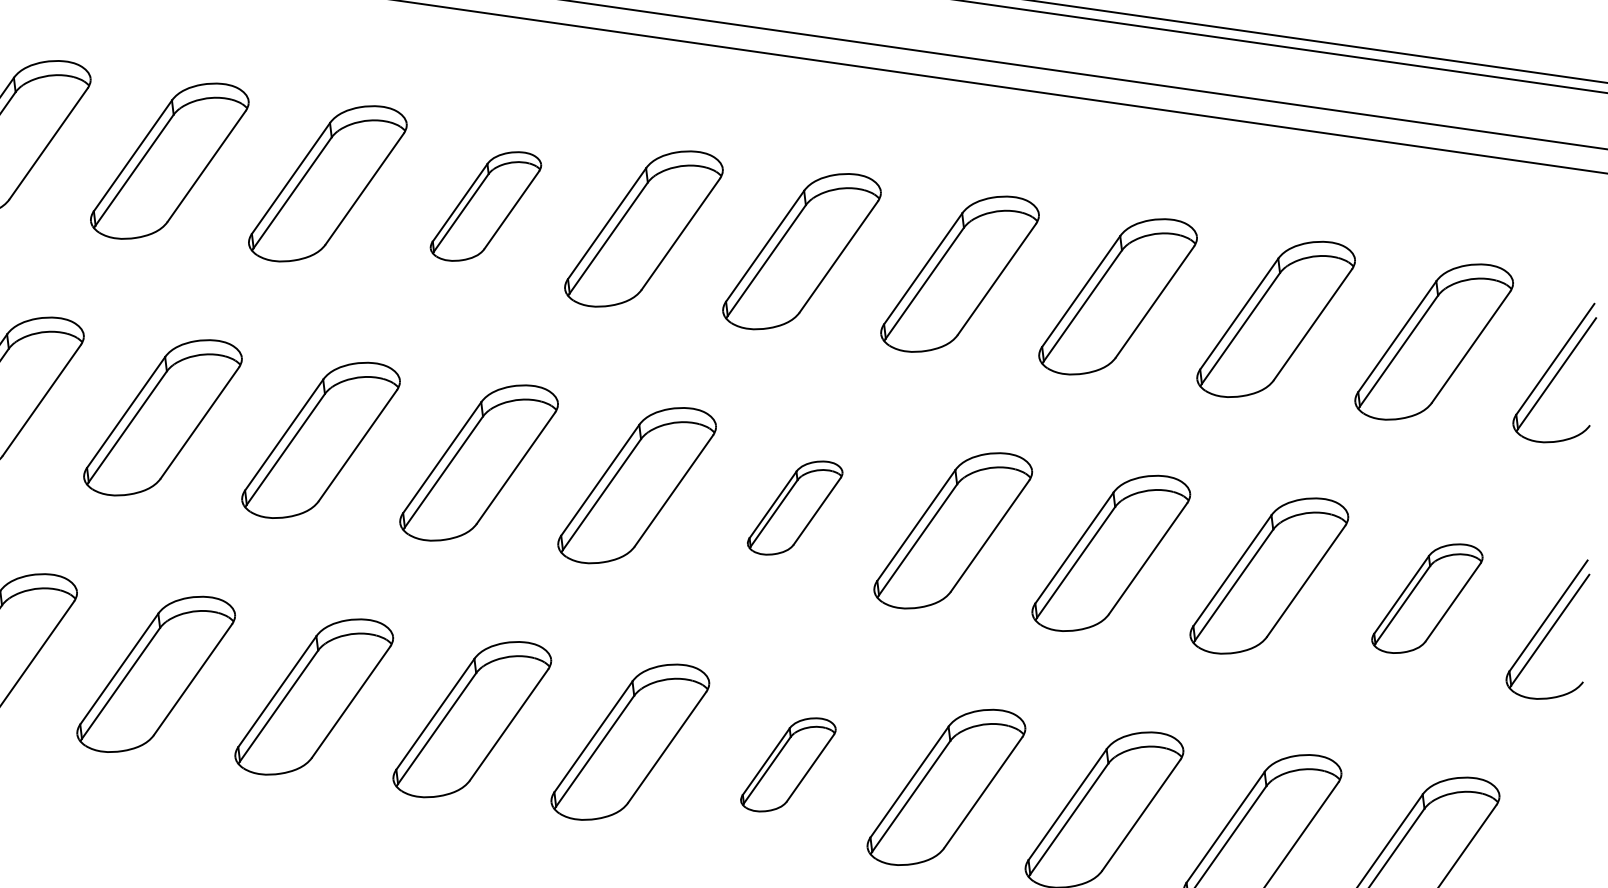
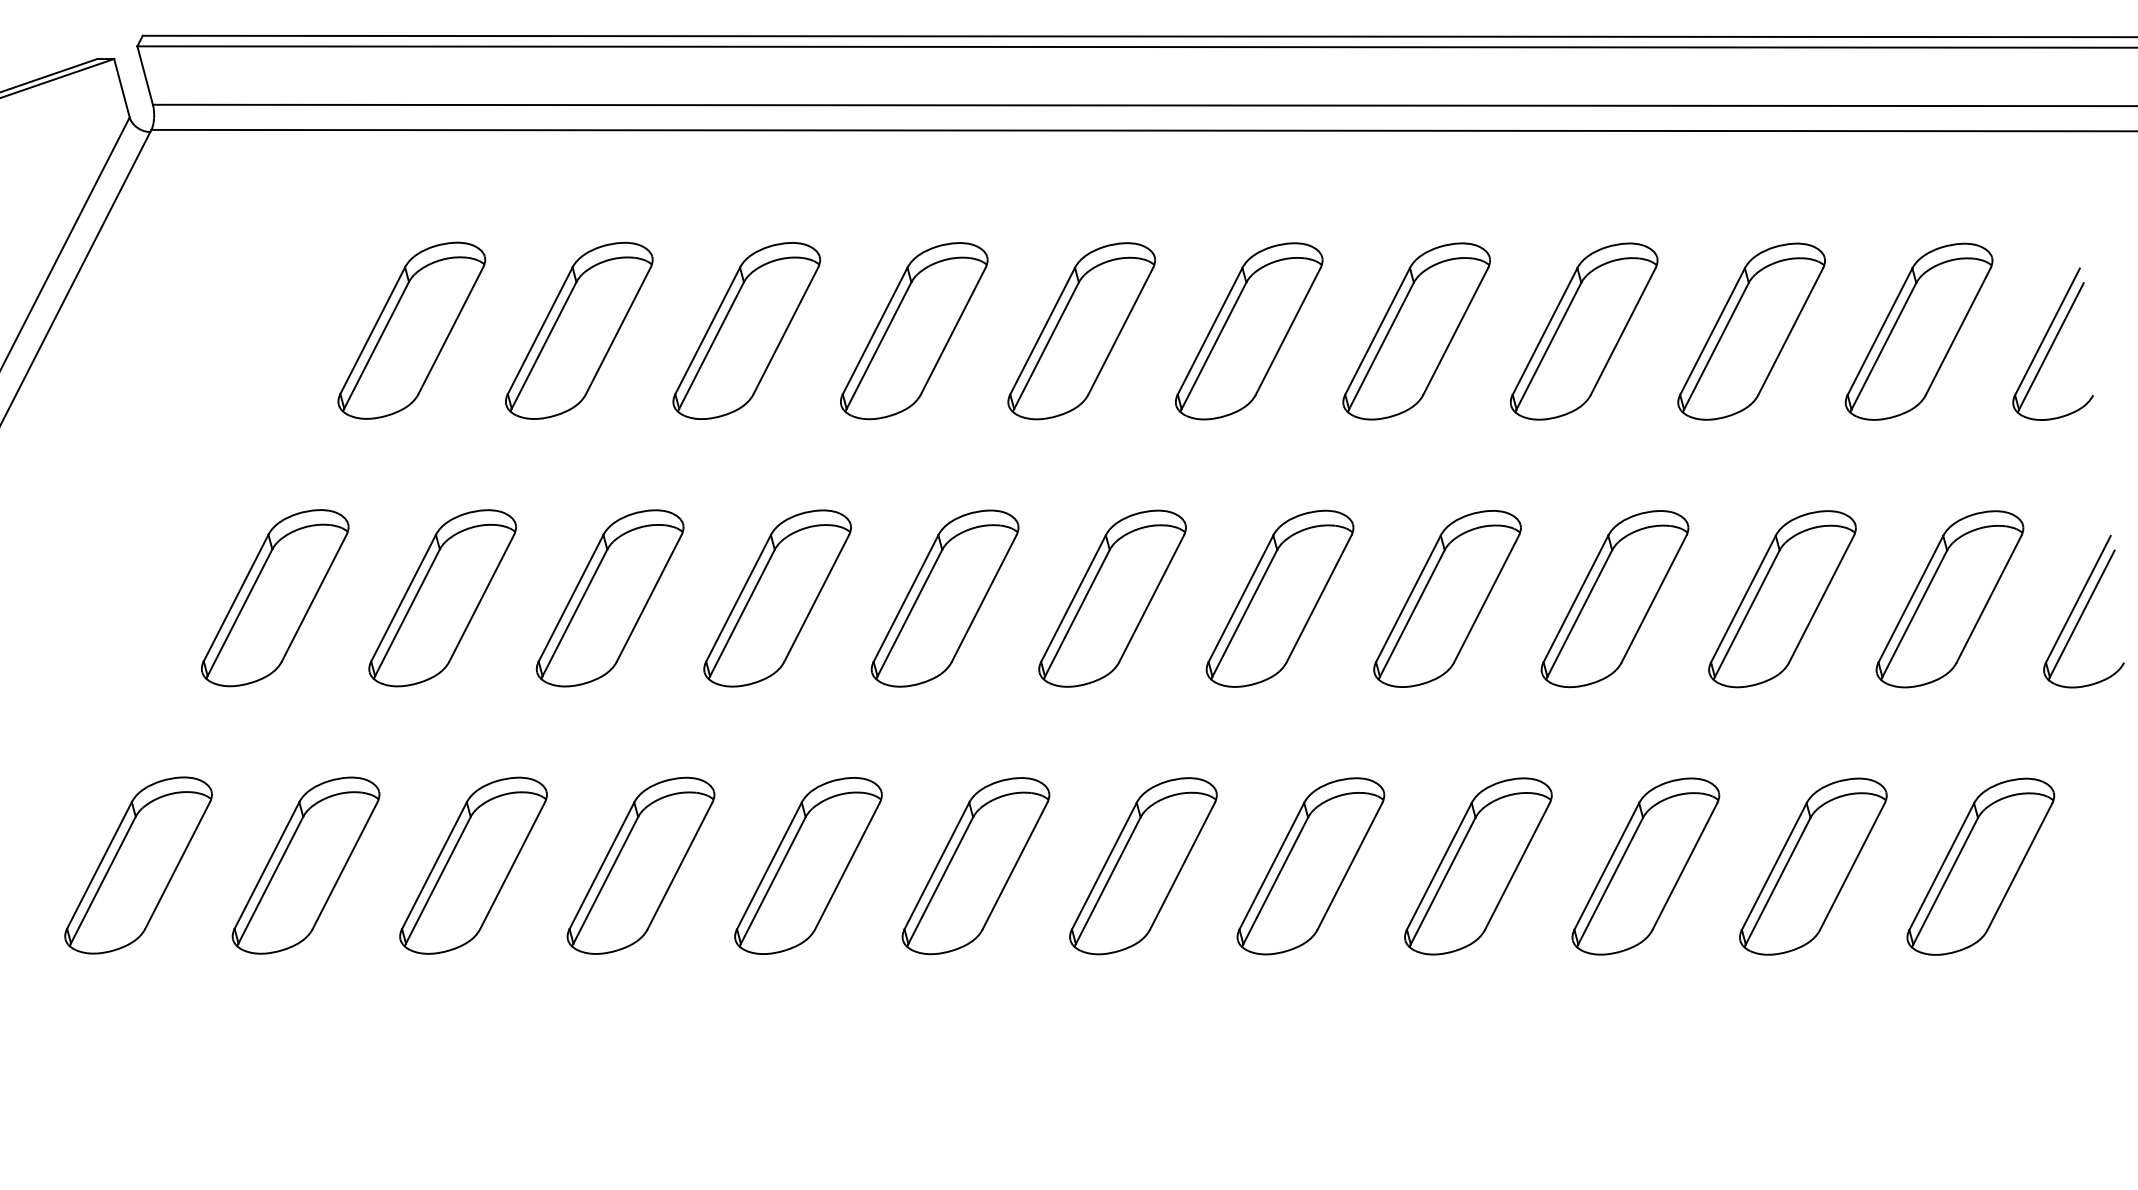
part: (486, 206) -> (914, 331), size x1.43
part: (794, 507) -> (1279, 598), size x1.67
part: (1426, 598) -> (1949, 599), size x1.43
part: (787, 764) -> (1310, 866), size x1.67

